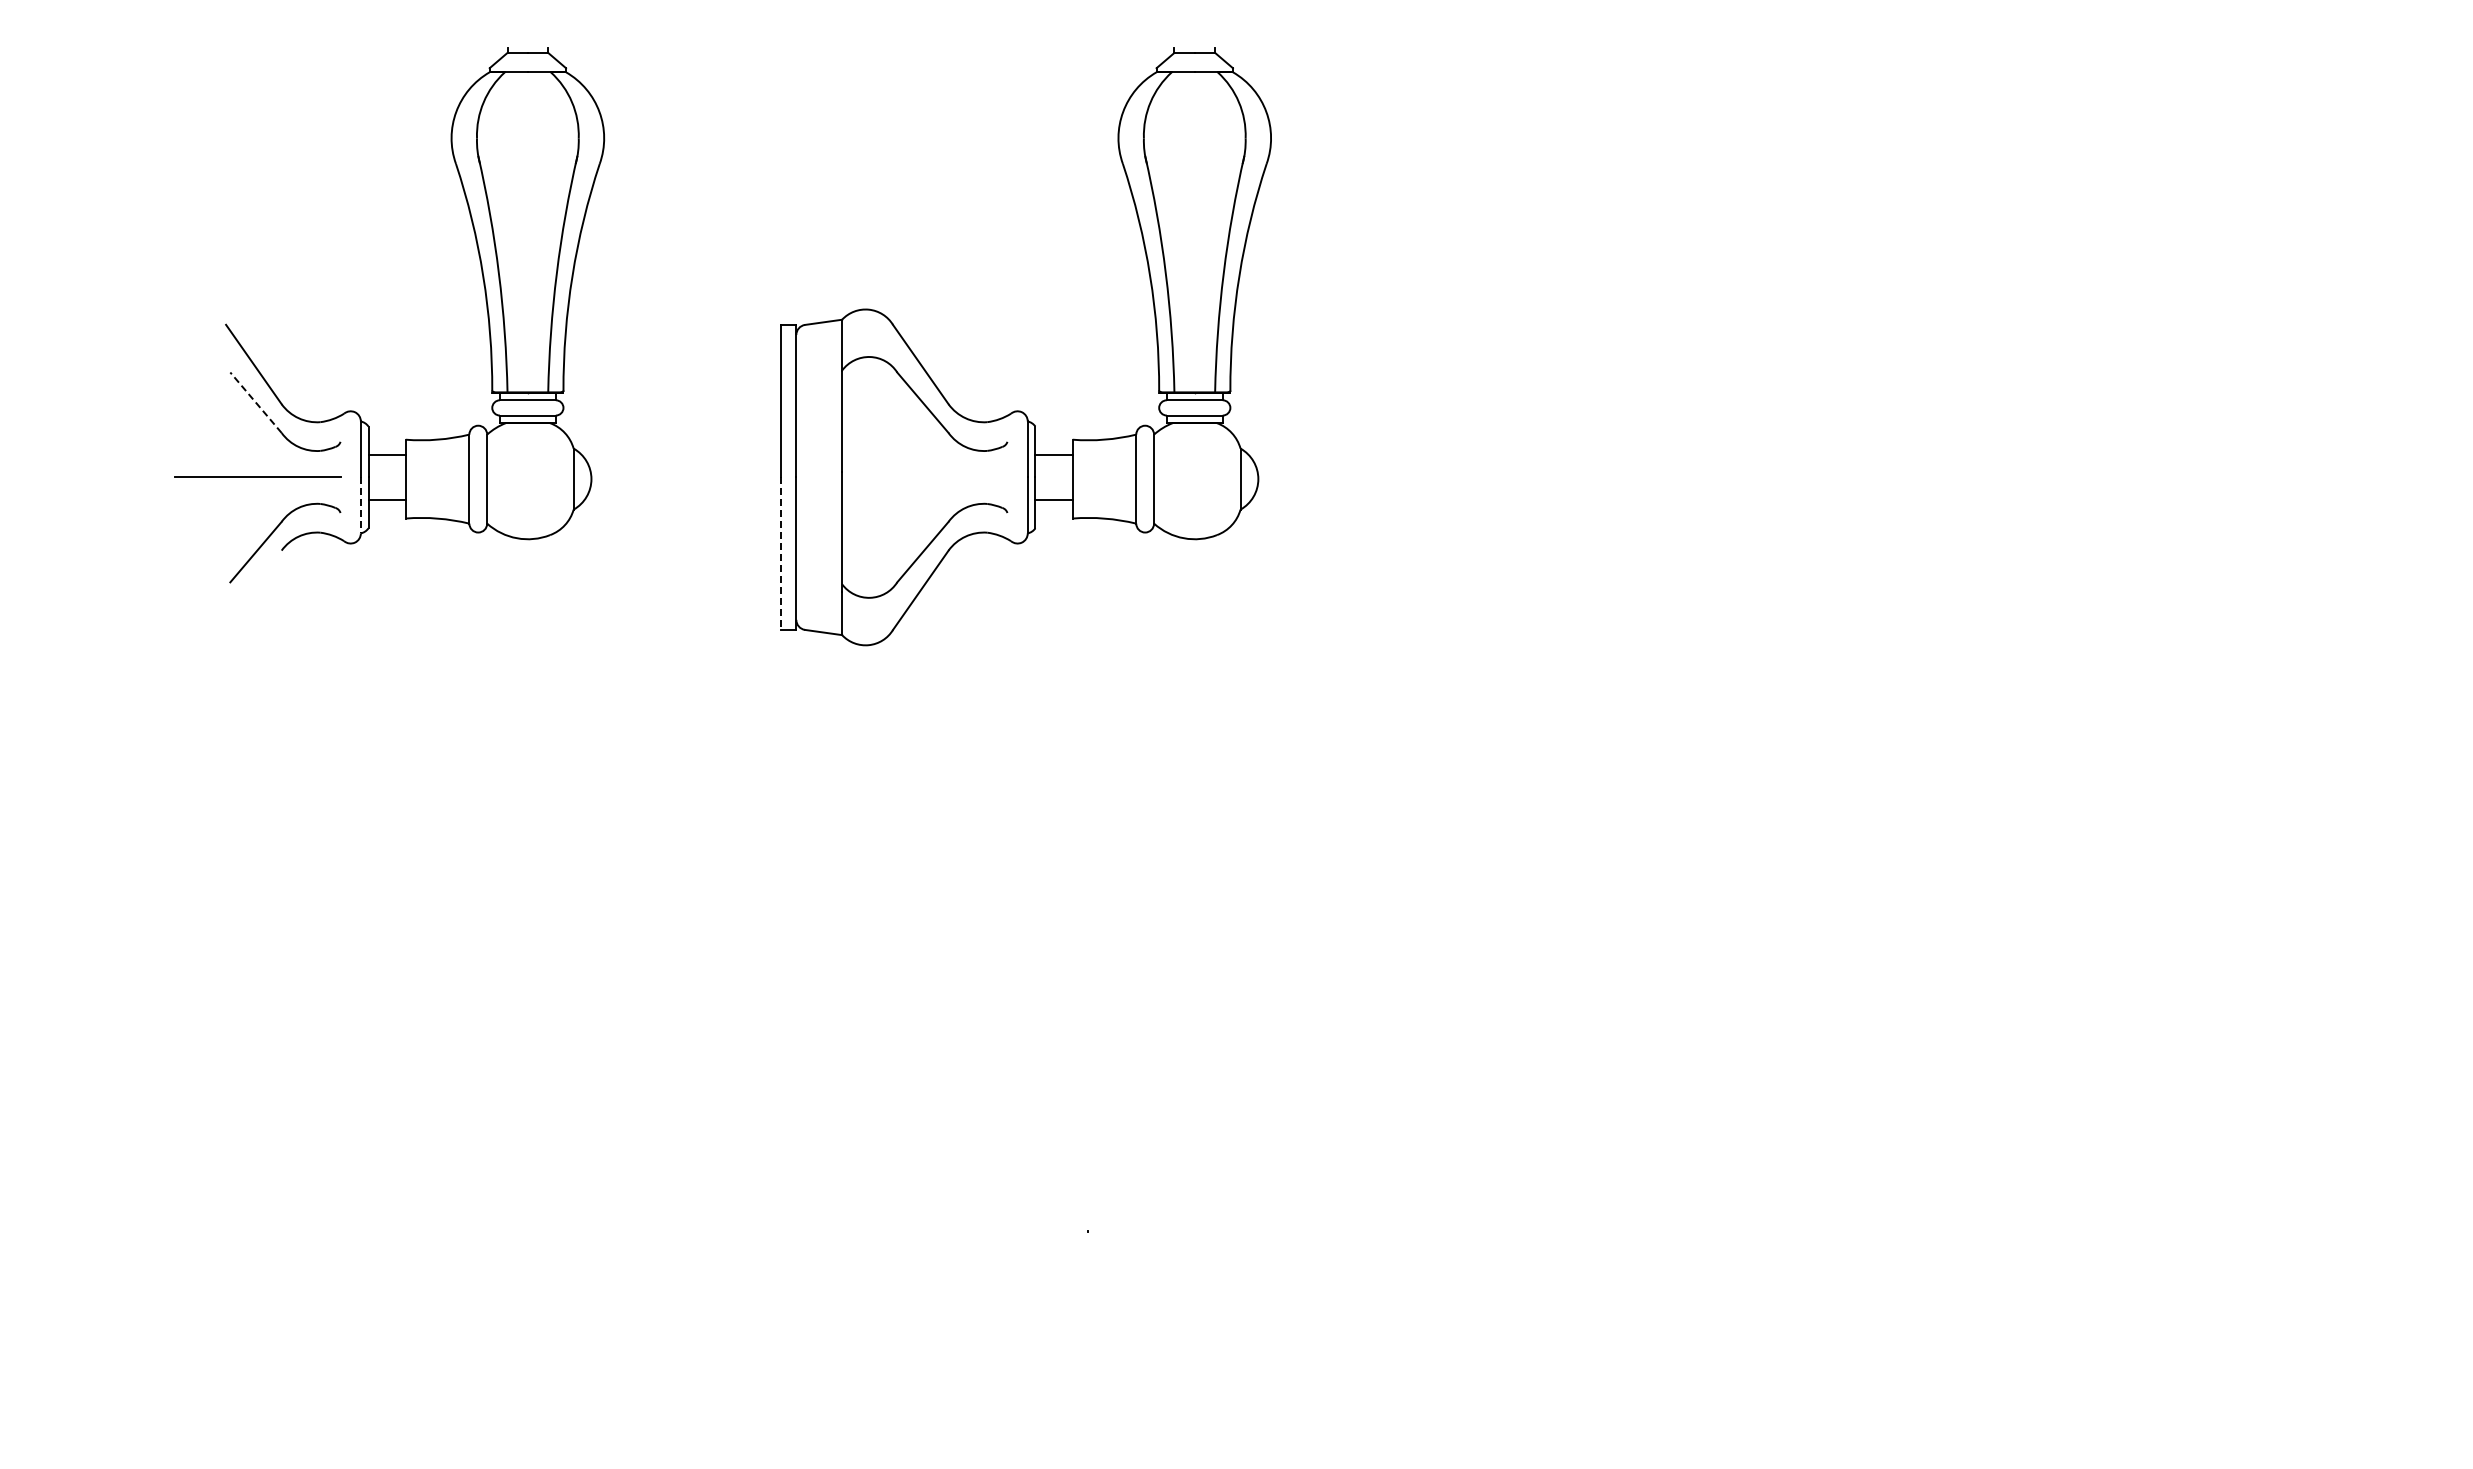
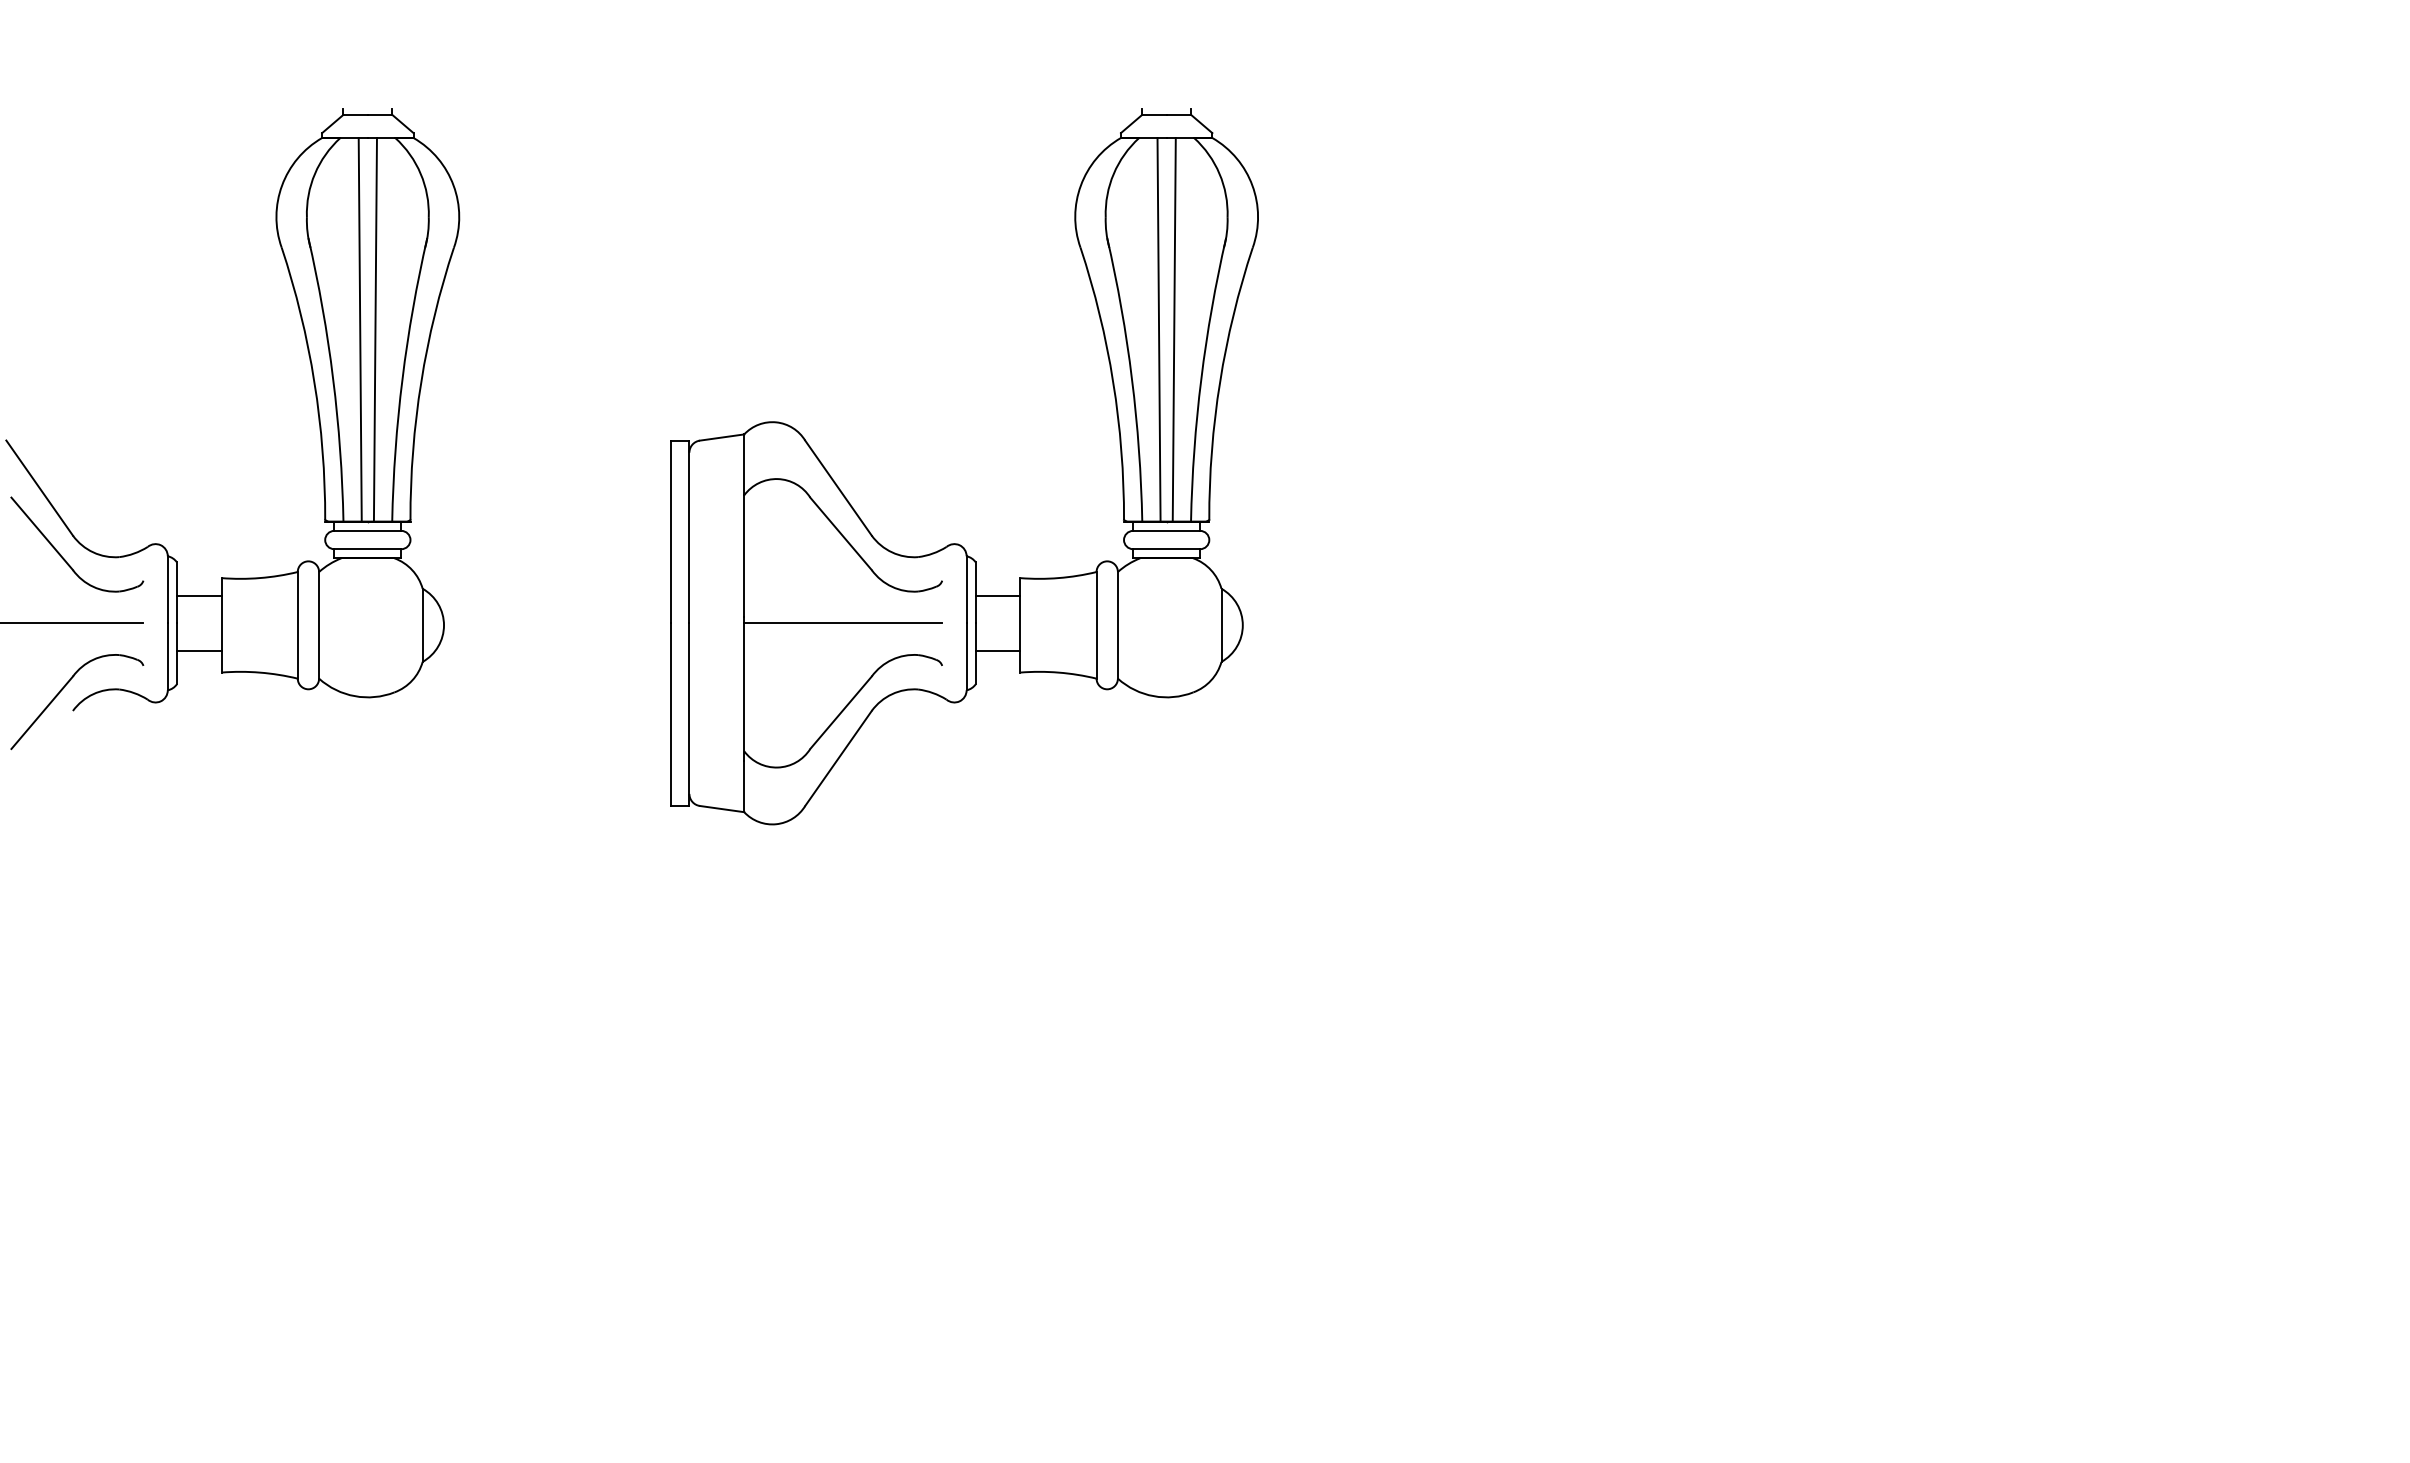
line: (521, 232) -> (360, 329), added
line: (533, 232) -> (374, 329), added
line: (1188, 232) -> (1159, 329), added
line: (1200, 232) -> (1173, 329), added
line: (256, 402) -> (42, 533), dashed -> solid
line: (924, 477) -> (842, 623), added
line: (360, 505) -> (167, 656), dashed -> solid
line: (781, 554) -> (671, 715), dashed -> solid

